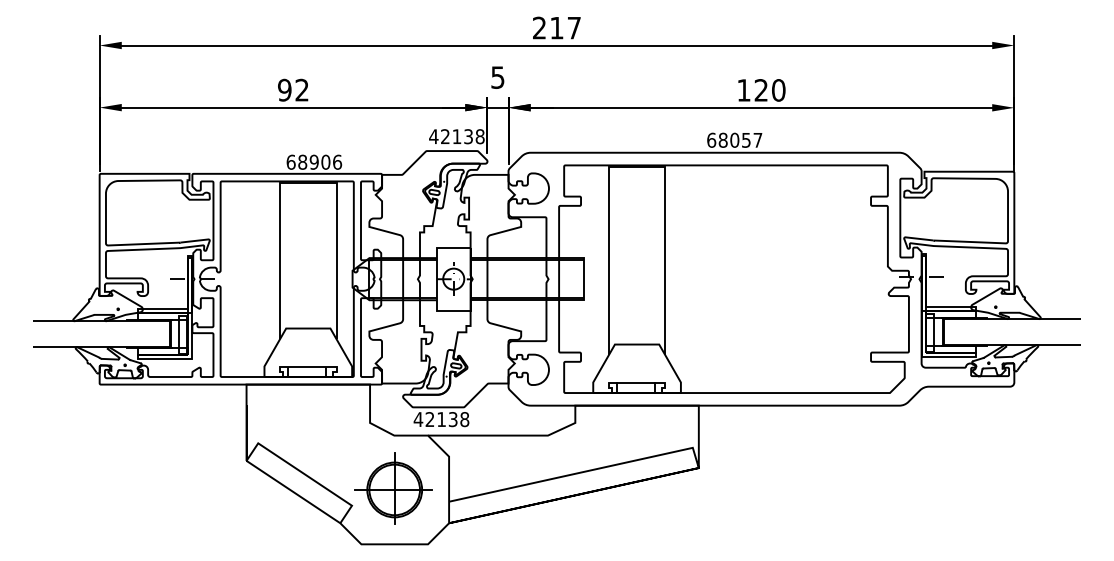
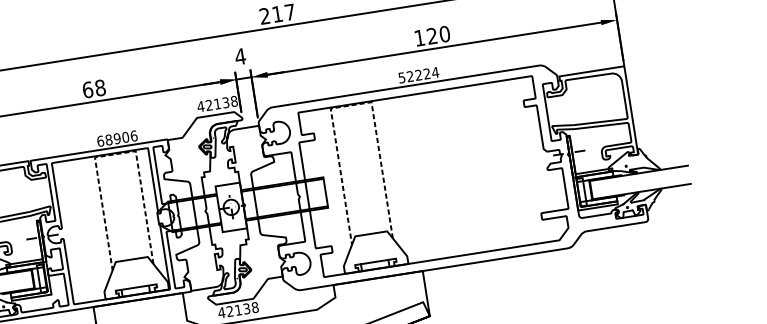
text: (497, 77) -> (240, 56), 5 -> 4
text: (293, 89) -> (94, 88), 92 -> 68
text: (734, 139) -> (418, 74), 68057 -> 52224
line: (636, 166) -> (350, 105), solid -> dashed
line: (307, 182) -> (114, 154), solid -> dashed

